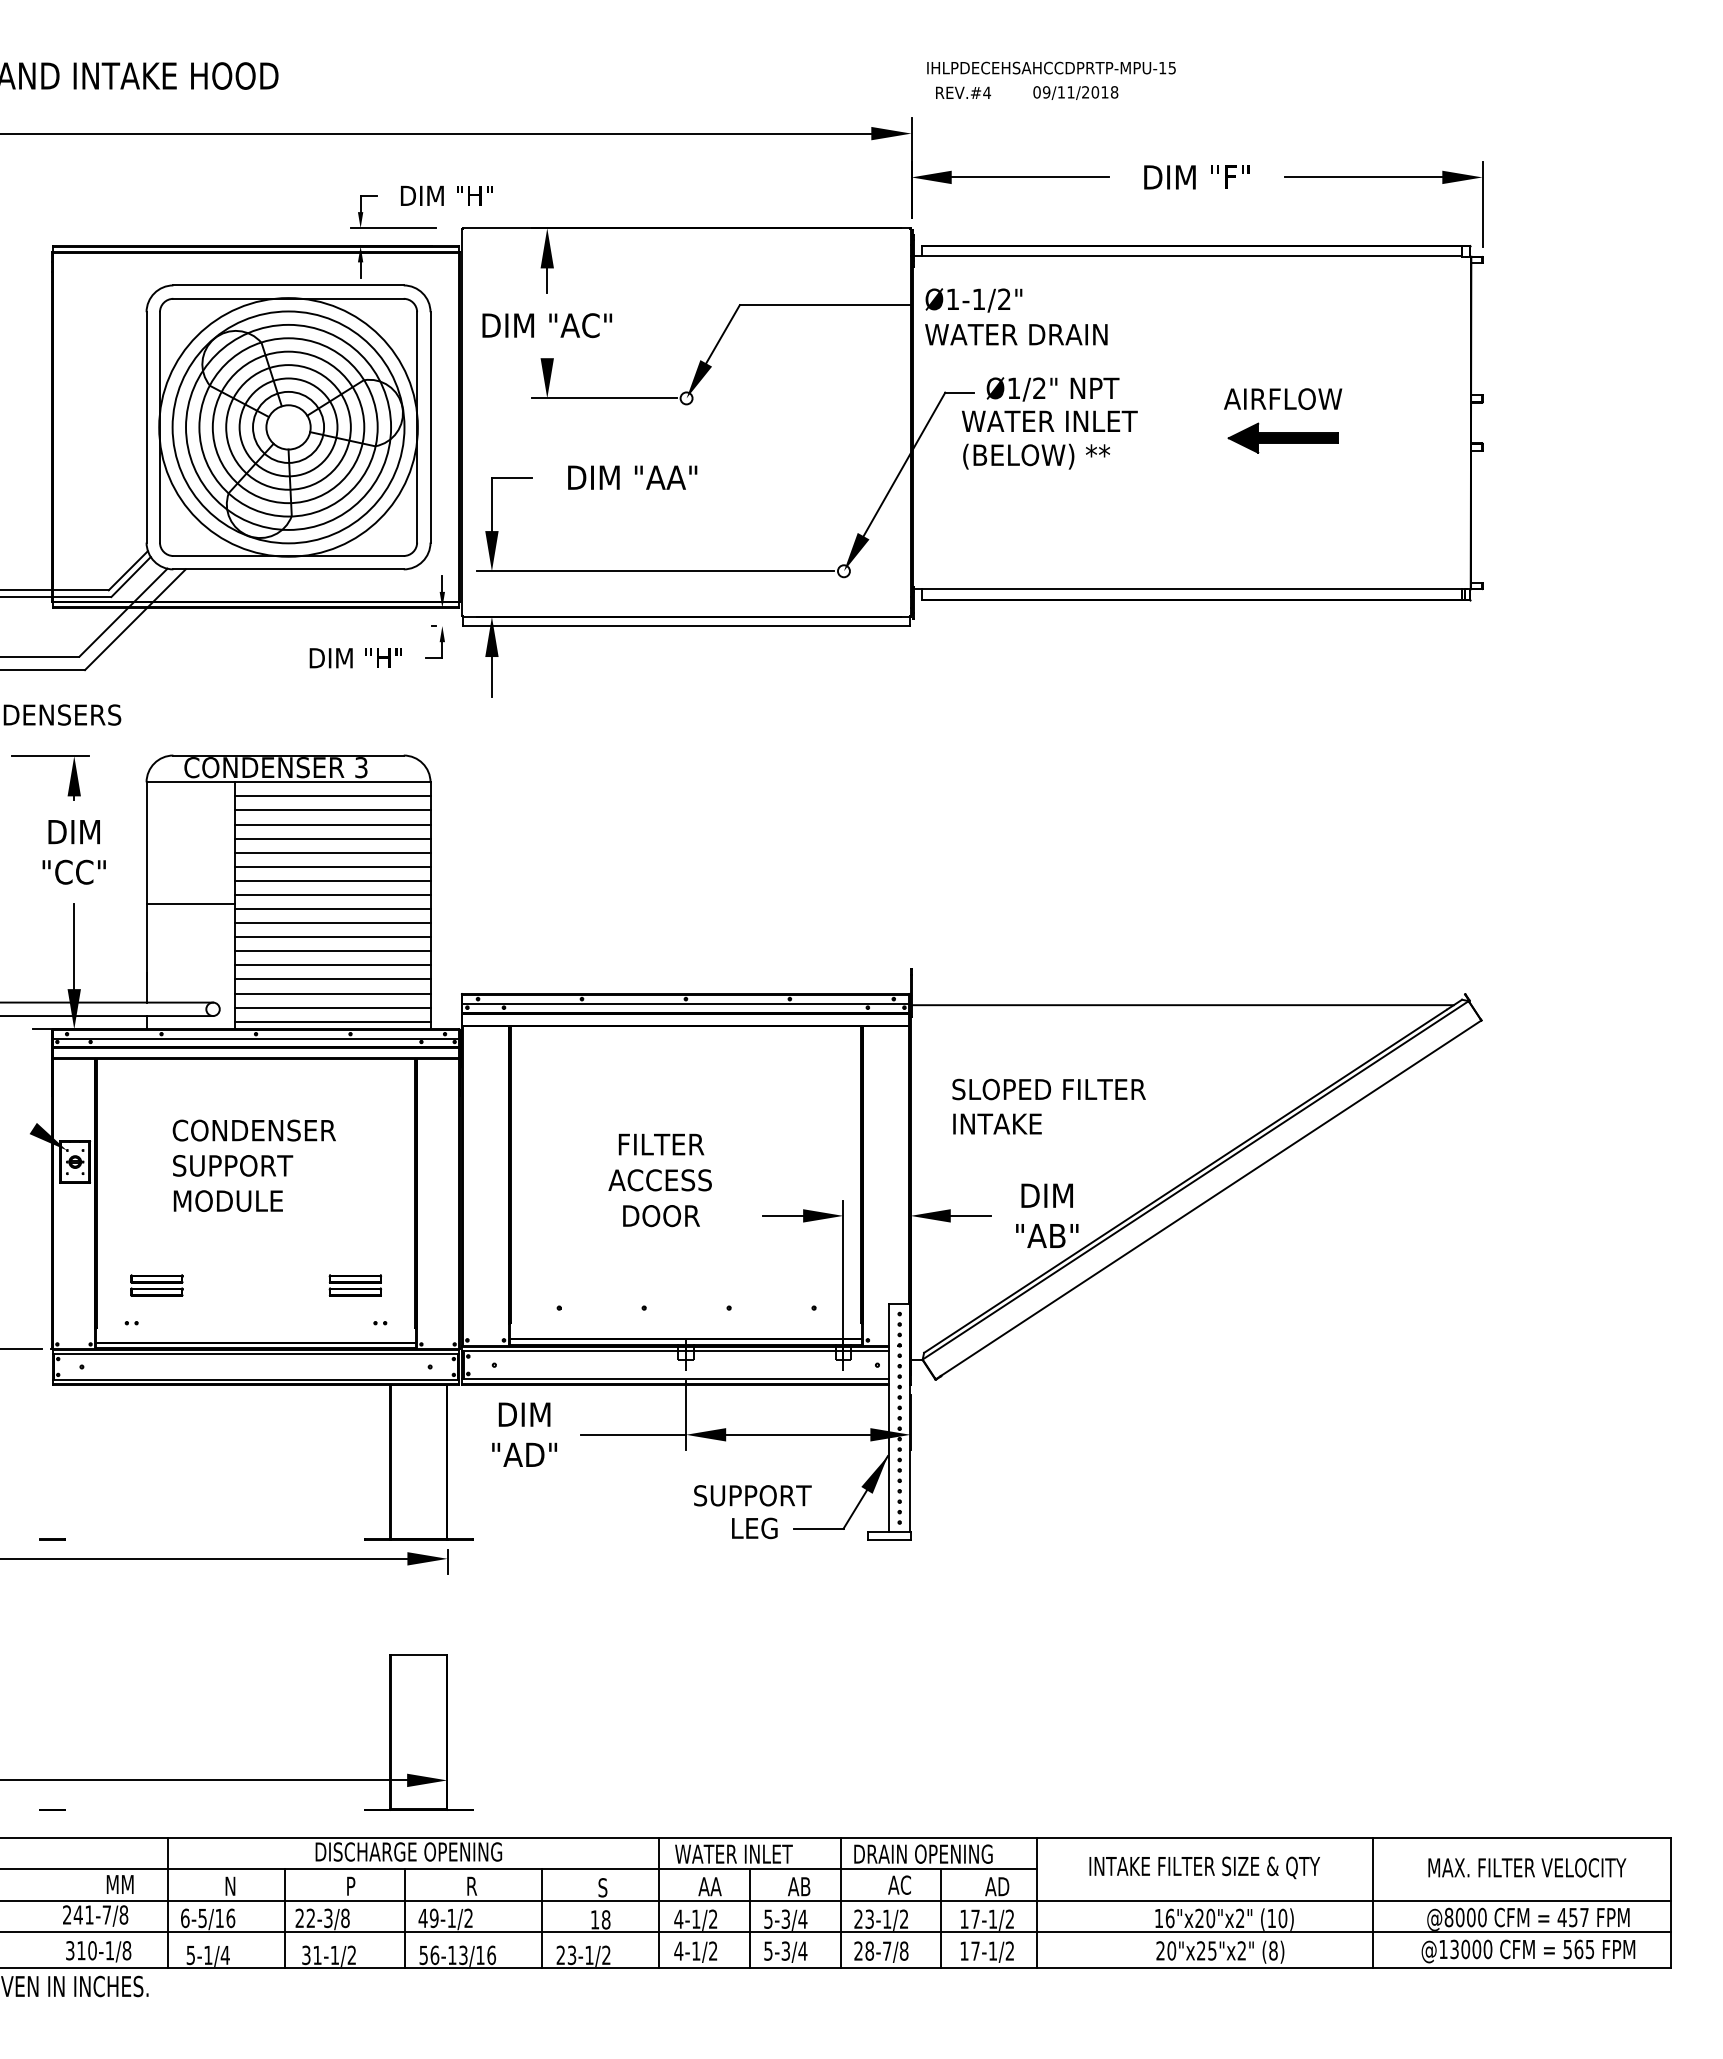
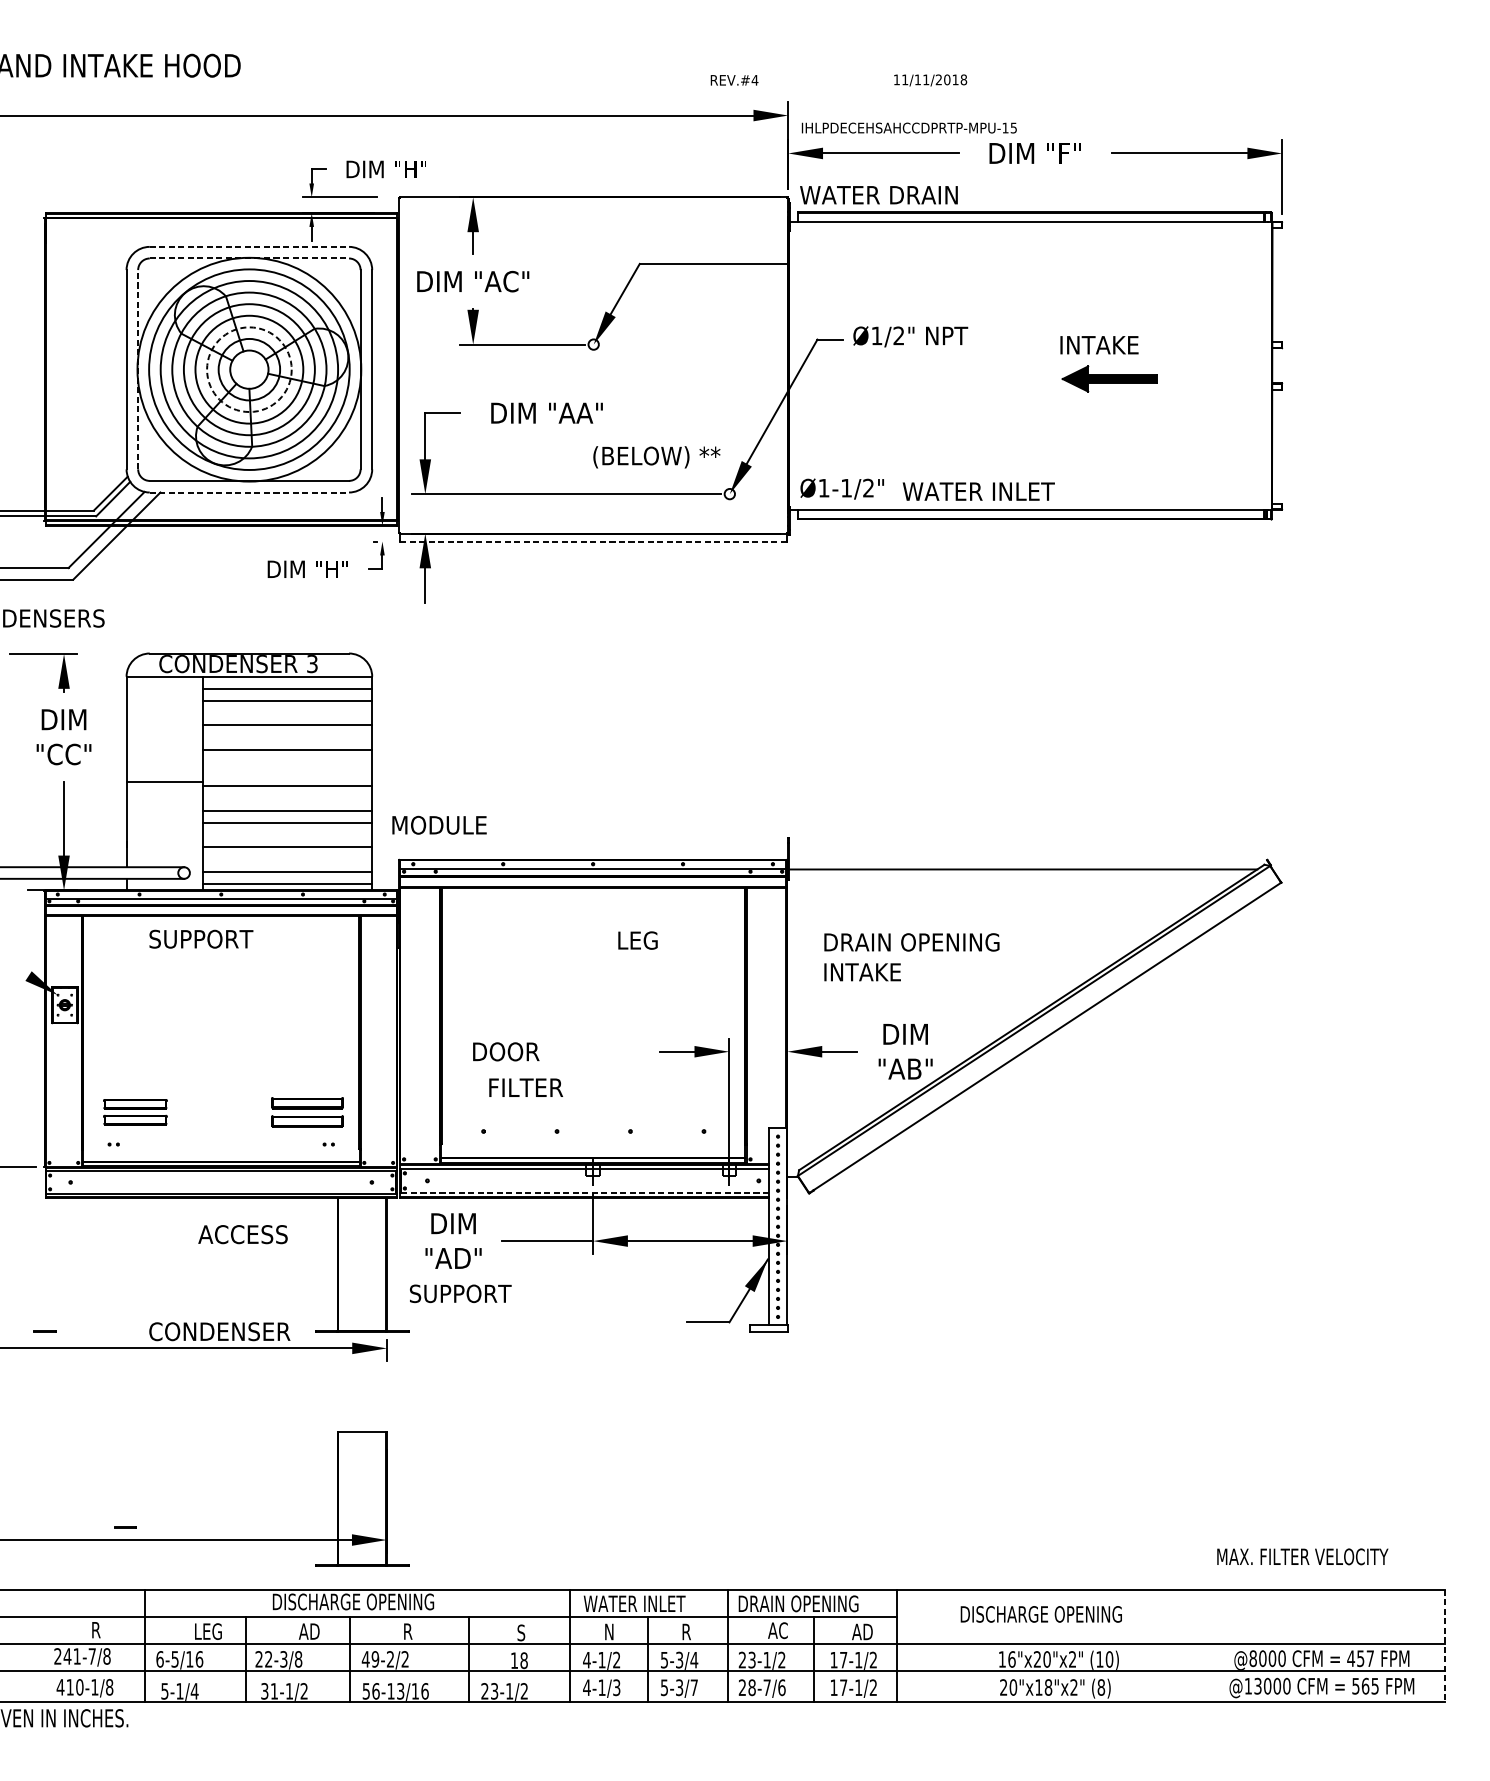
text: (1051, 67) -> (909, 127), moved
text: (963, 92) -> (734, 79), moved
text: (1041, 92) -> (900, 79), 09/11/2018 -> 11/11/2018
line: (289, 285) -> (250, 246), solid -> dashed
line: (289, 298) -> (250, 258), solid -> dashed
text: (973, 300) -> (841, 489), moved
text: (1016, 334) -> (879, 195), moved
text: (1283, 398) -> (1110, 344), AIRFLOW -> INTAKE
text: (1049, 420) -> (978, 490), moved
line: (159, 426) -> (137, 368), solid -> dashed
circle: (288, 427) -> (249, 369), solid -> dashed
text: (1036, 456) -> (656, 457), moved
line: (289, 569) -> (250, 492), solid -> dashed
line: (686, 626) -> (593, 541), solid -> dashed
line: (332, 824) -> (287, 713), removed
line: (332, 852) -> (287, 737), removed
line: (332, 880) -> (287, 761), removed
line: (332, 894) -> (287, 773), removed
line: (332, 923) -> (287, 798), removed
line: (332, 965) -> (287, 835), removed
line: (332, 993) -> (287, 859), removed
text: (1053, 1089) -> (911, 942), SLOPED FILTER -> DRAIN OPENING
text: (253, 1130) -> (219, 1331), moved
text: (661, 1144) -> (526, 1087), moved
text: (233, 1165) -> (201, 938), moved
text: (659, 1180) -> (242, 1234), moved
text: (227, 1200) -> (438, 824), moved
text: (661, 1216) -> (506, 1052), moved
part: (156, 1285) -> (135, 1111), size x1.4
part: (354, 1285) -> (306, 1111), size x1.6
line: (675, 1379) -> (584, 1193), solid -> dashed
text: (752, 1495) -> (460, 1293), moved
text: (754, 1528) -> (637, 940), moved
line: (52, 1809) -> (125, 1527), moved
text: (1204, 1867) -> (1041, 1615), INTAKE FILTER SIZE & QTY -> DISCHARGE OPENING
text: (1527, 1867) -> (1302, 1556), moved
text: (120, 1884) -> (104, 1630), MM -> R
text: (241, 1885) -> (208, 1630), N -> LEG
text: (357, 1885) -> (309, 1630), P -> AD
text: (709, 1886) -> (613, 1631), AA -> N
text: (799, 1886) -> (691, 1631), AB -> R
line: (1373, 1902) -> (1187, 1645), removed
line: (1671, 1903) -> (1445, 1646), solid -> dashed
text: (451, 1917) -> (390, 1658), 49-1/2 -> 49-2/2
text: (69, 1950) -> (59, 1687), 310-1/8 -> 410-1/8
text: (713, 1950) -> (616, 1687), 4-1/2 -> 4-1/3
text: (802, 1950) -> (693, 1687), 5-3/4 -> 5-3/7
text: (903, 1950) -> (781, 1687), 28-7/8 -> 28-7/6
text: (1206, 1950) -> (1043, 1687), 20"x25"x2" -> 20"x18"x2"

